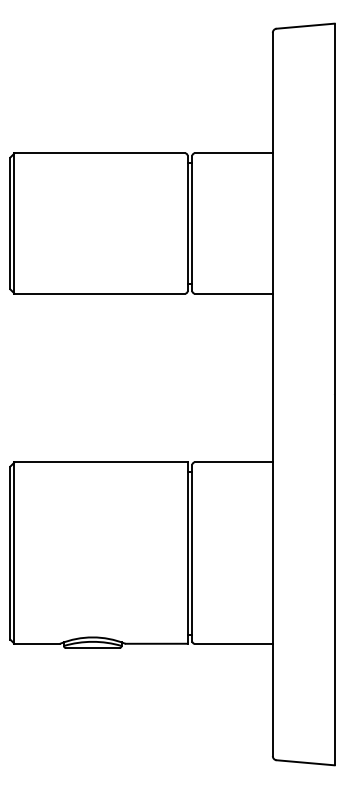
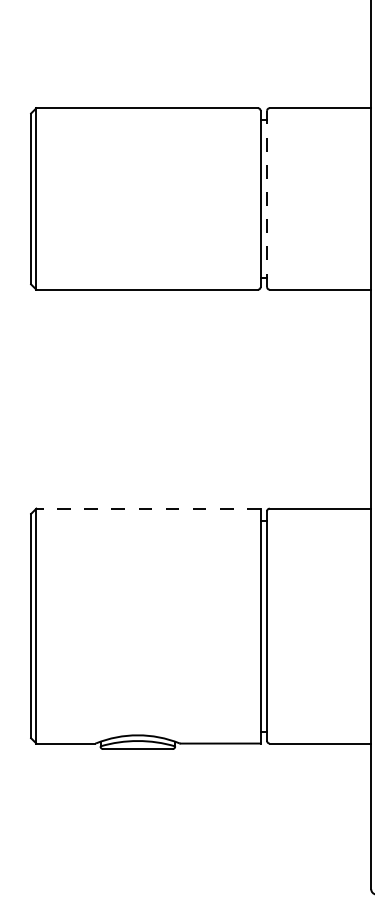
line: (192, 223) -> (267, 198), solid -> dashed
line: (101, 462) -> (149, 508), solid -> dashed

